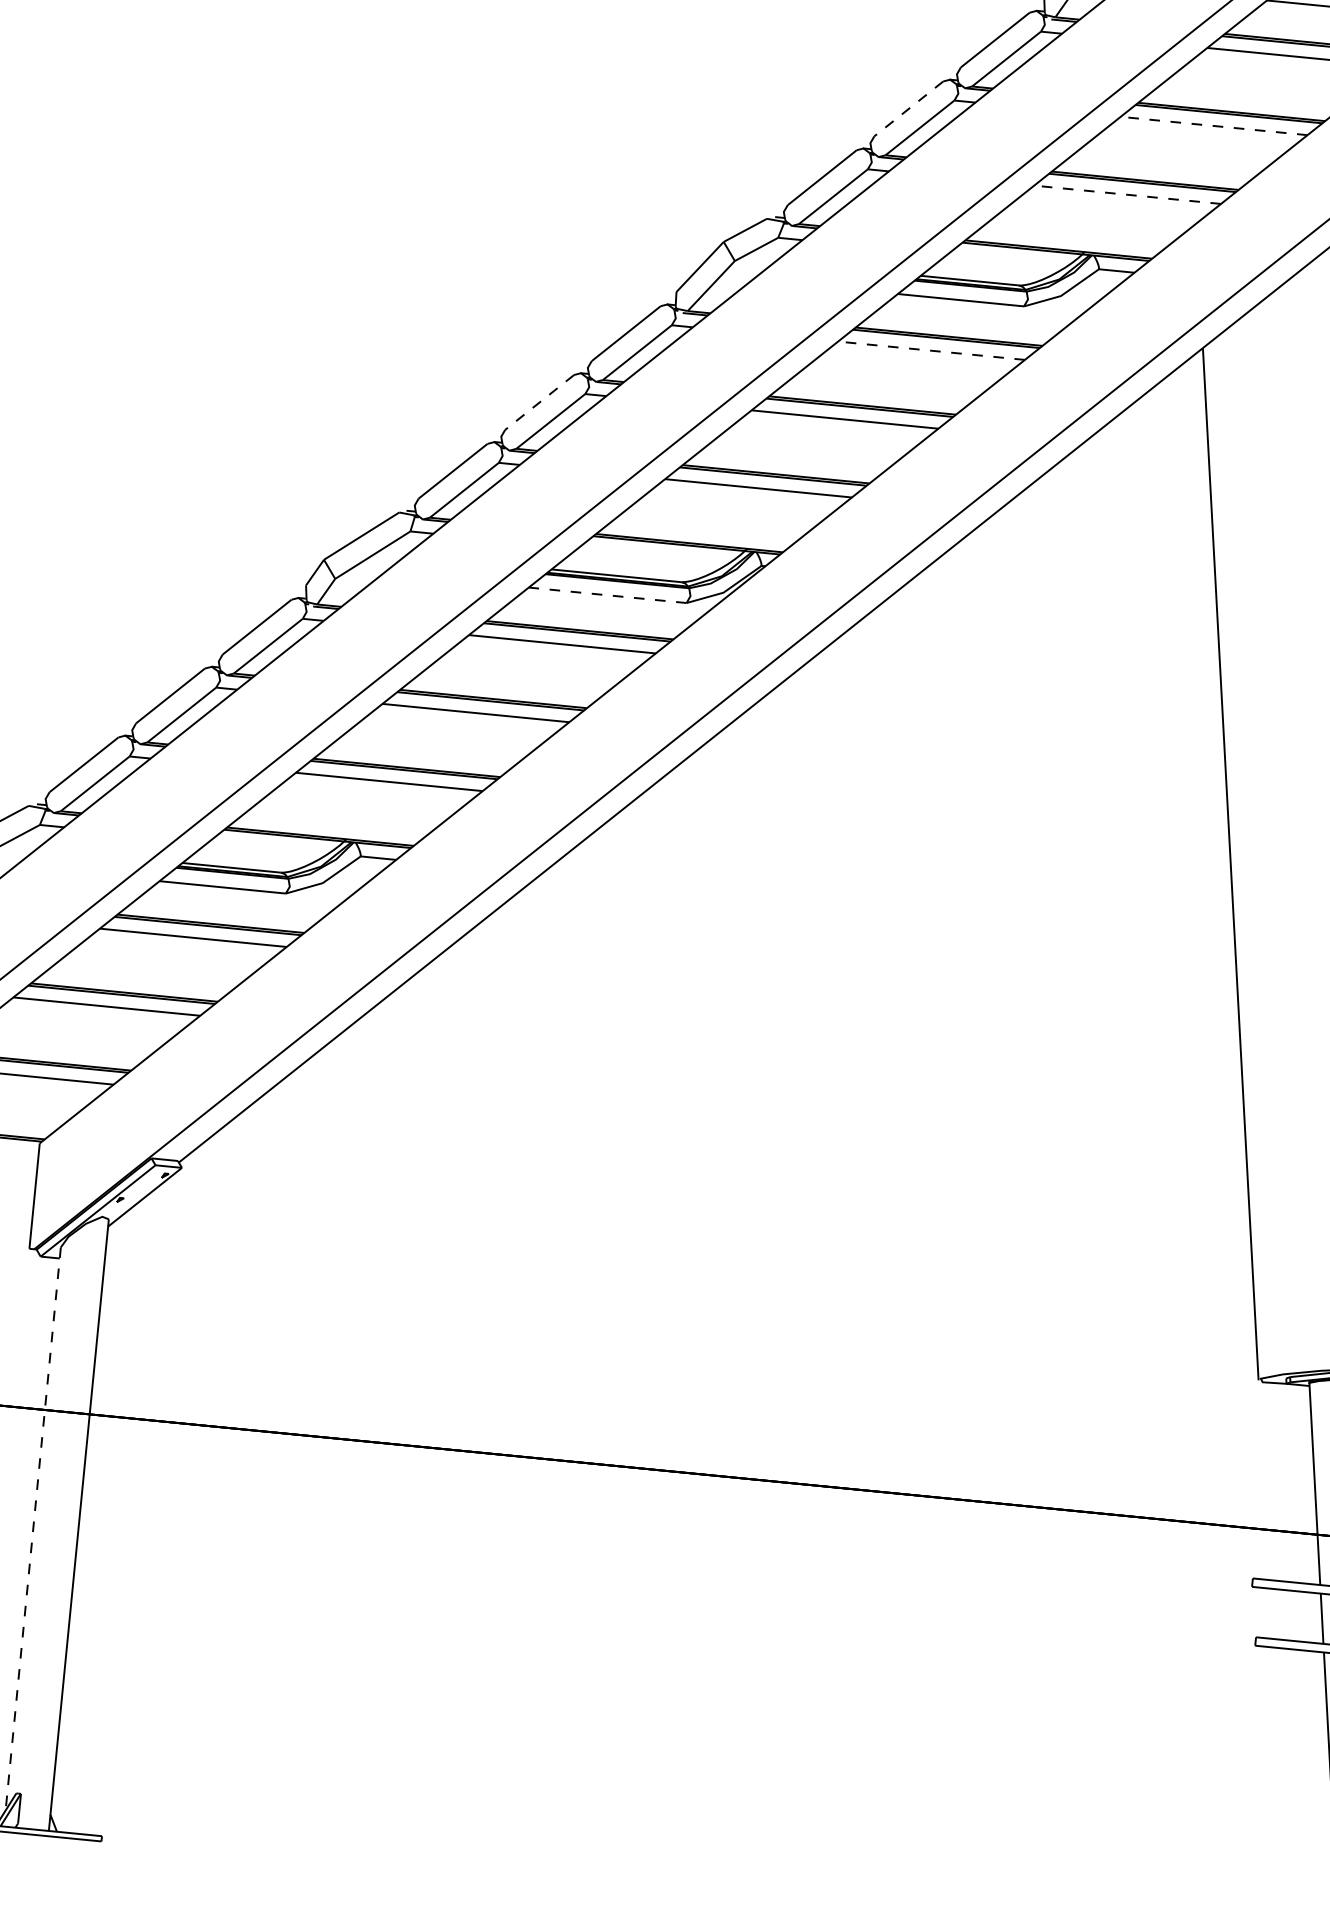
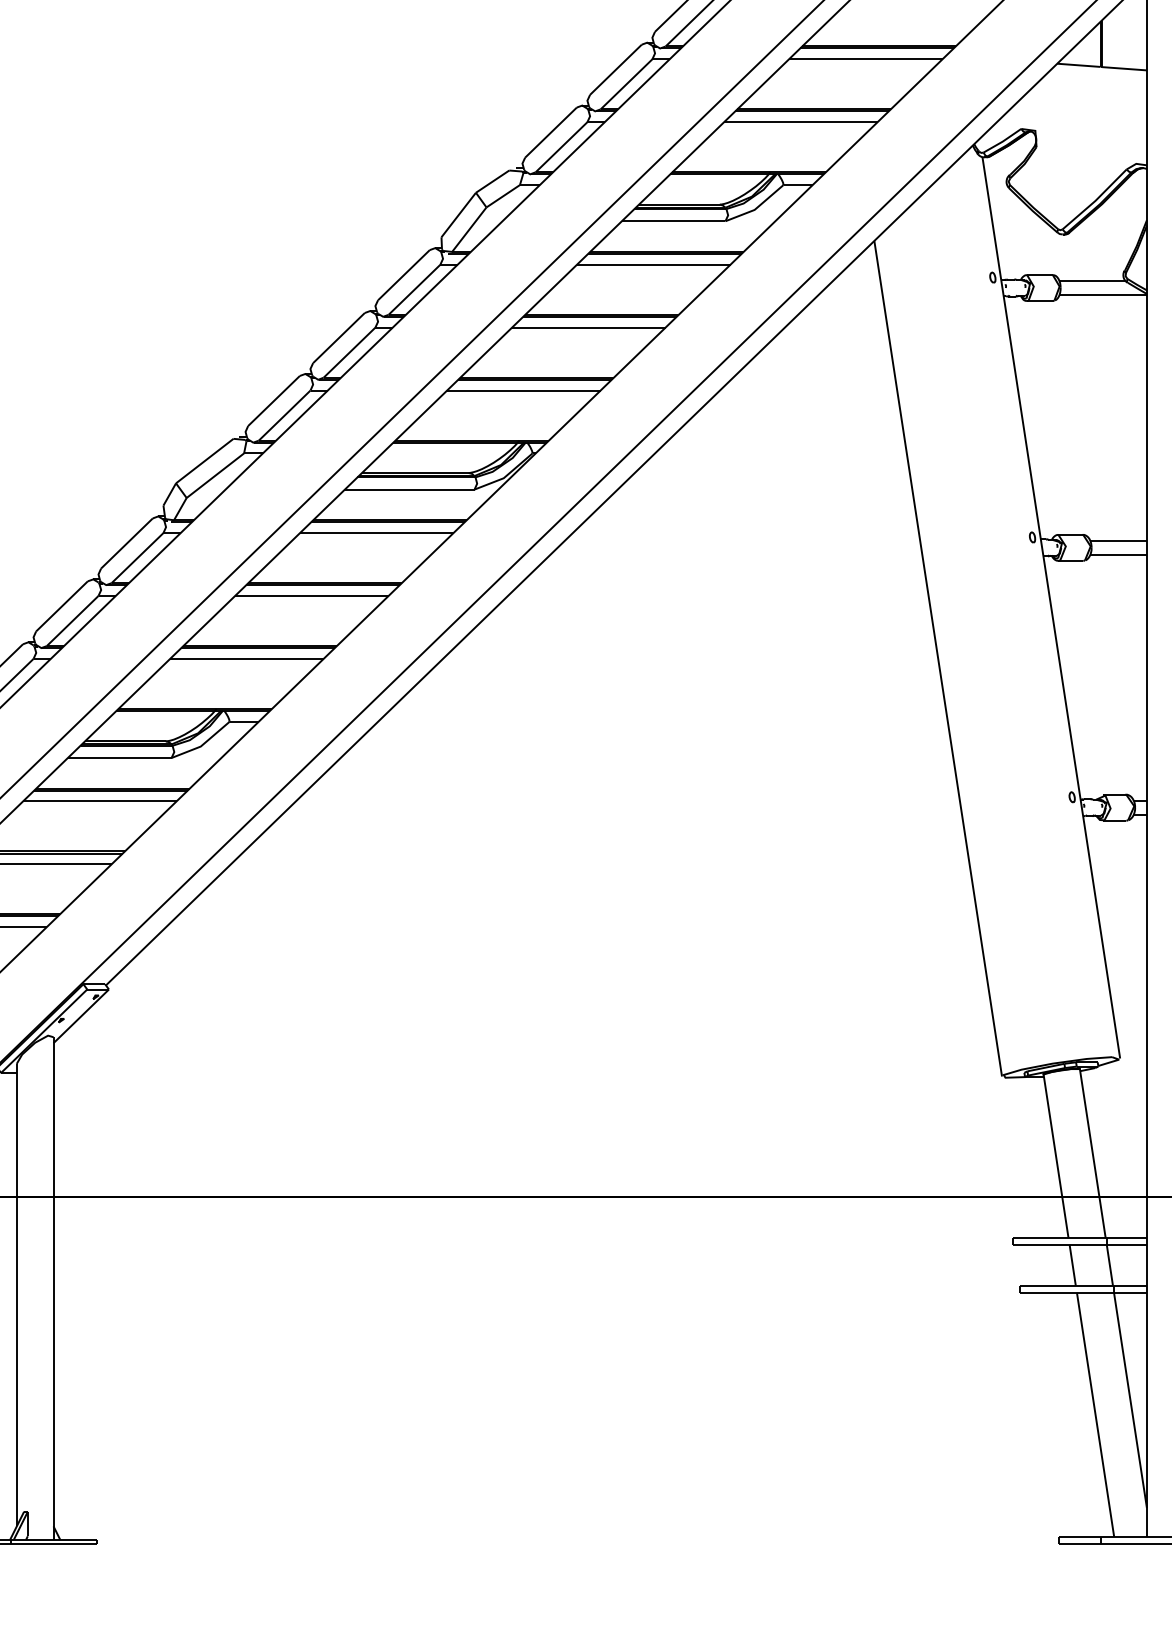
line: (908, 109) -> (615, 70), dashed -> solid
line: (1213, 126) -> (865, 59), dashed -> solid
line: (1127, 195) -> (800, 122), dashed -> solid
line: (931, 350) -> (653, 264), dashed -> solid
line: (539, 402) -> (338, 338), dashed -> solid
line: (607, 595) -> (409, 489), dashed -> solid
line: (32, 1529) -> (16, 1295), dashed -> solid

